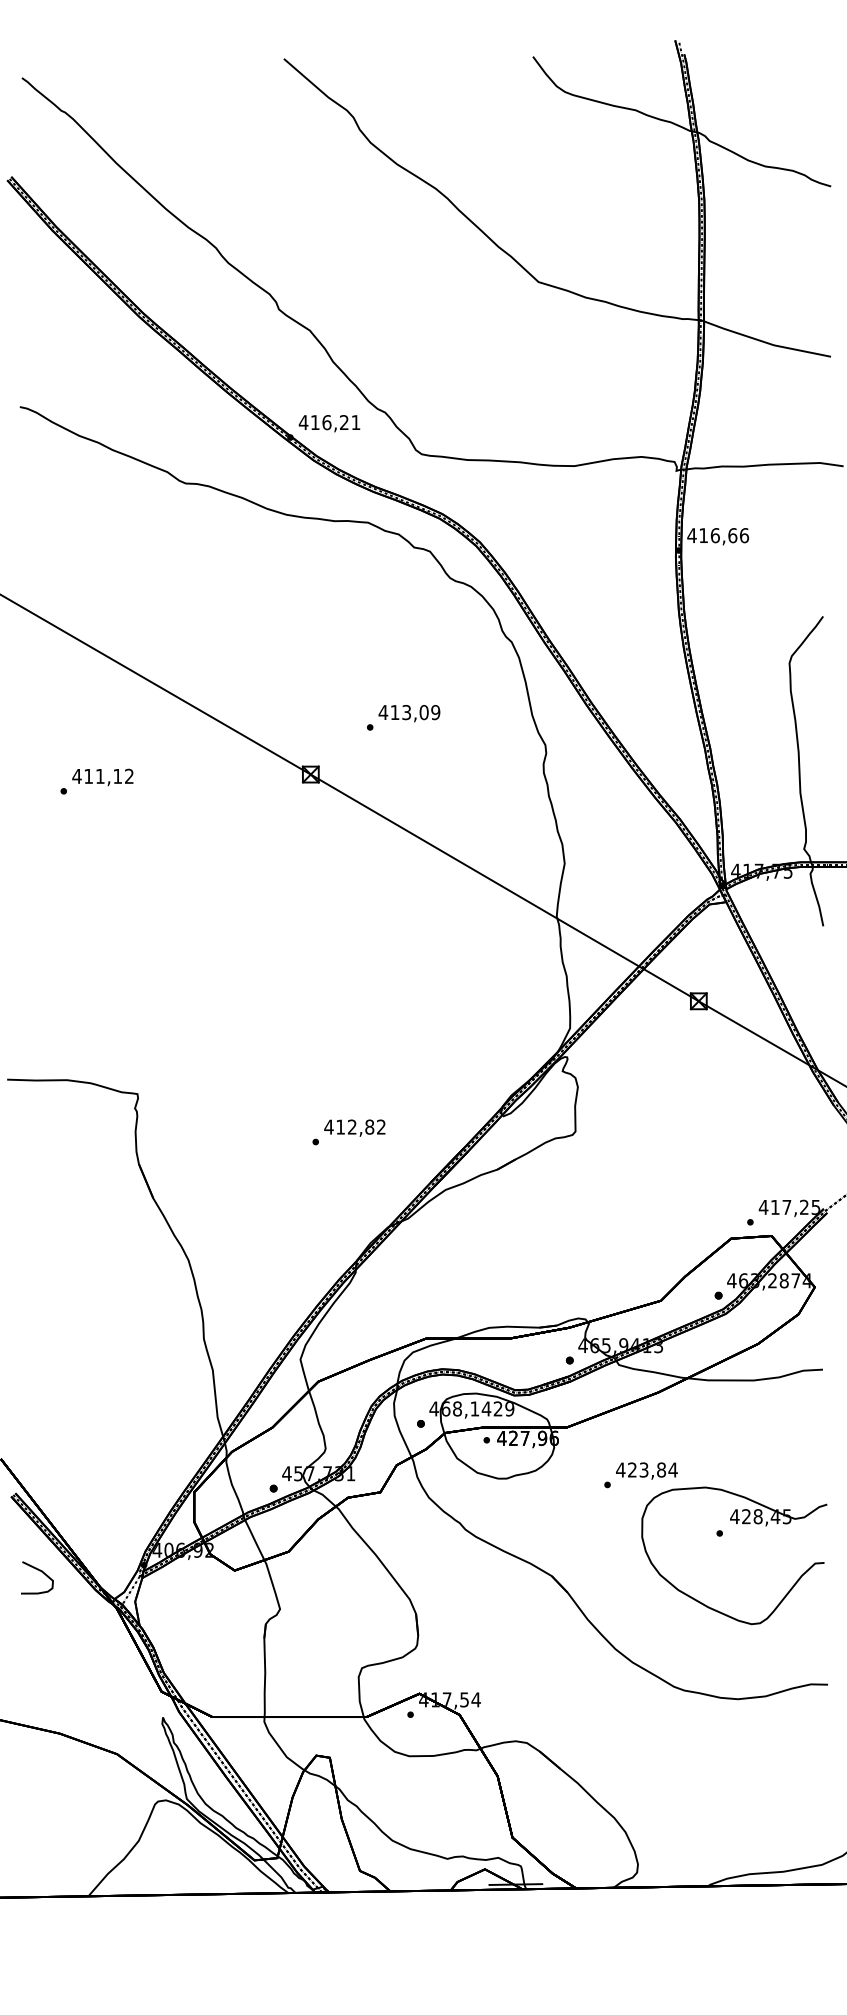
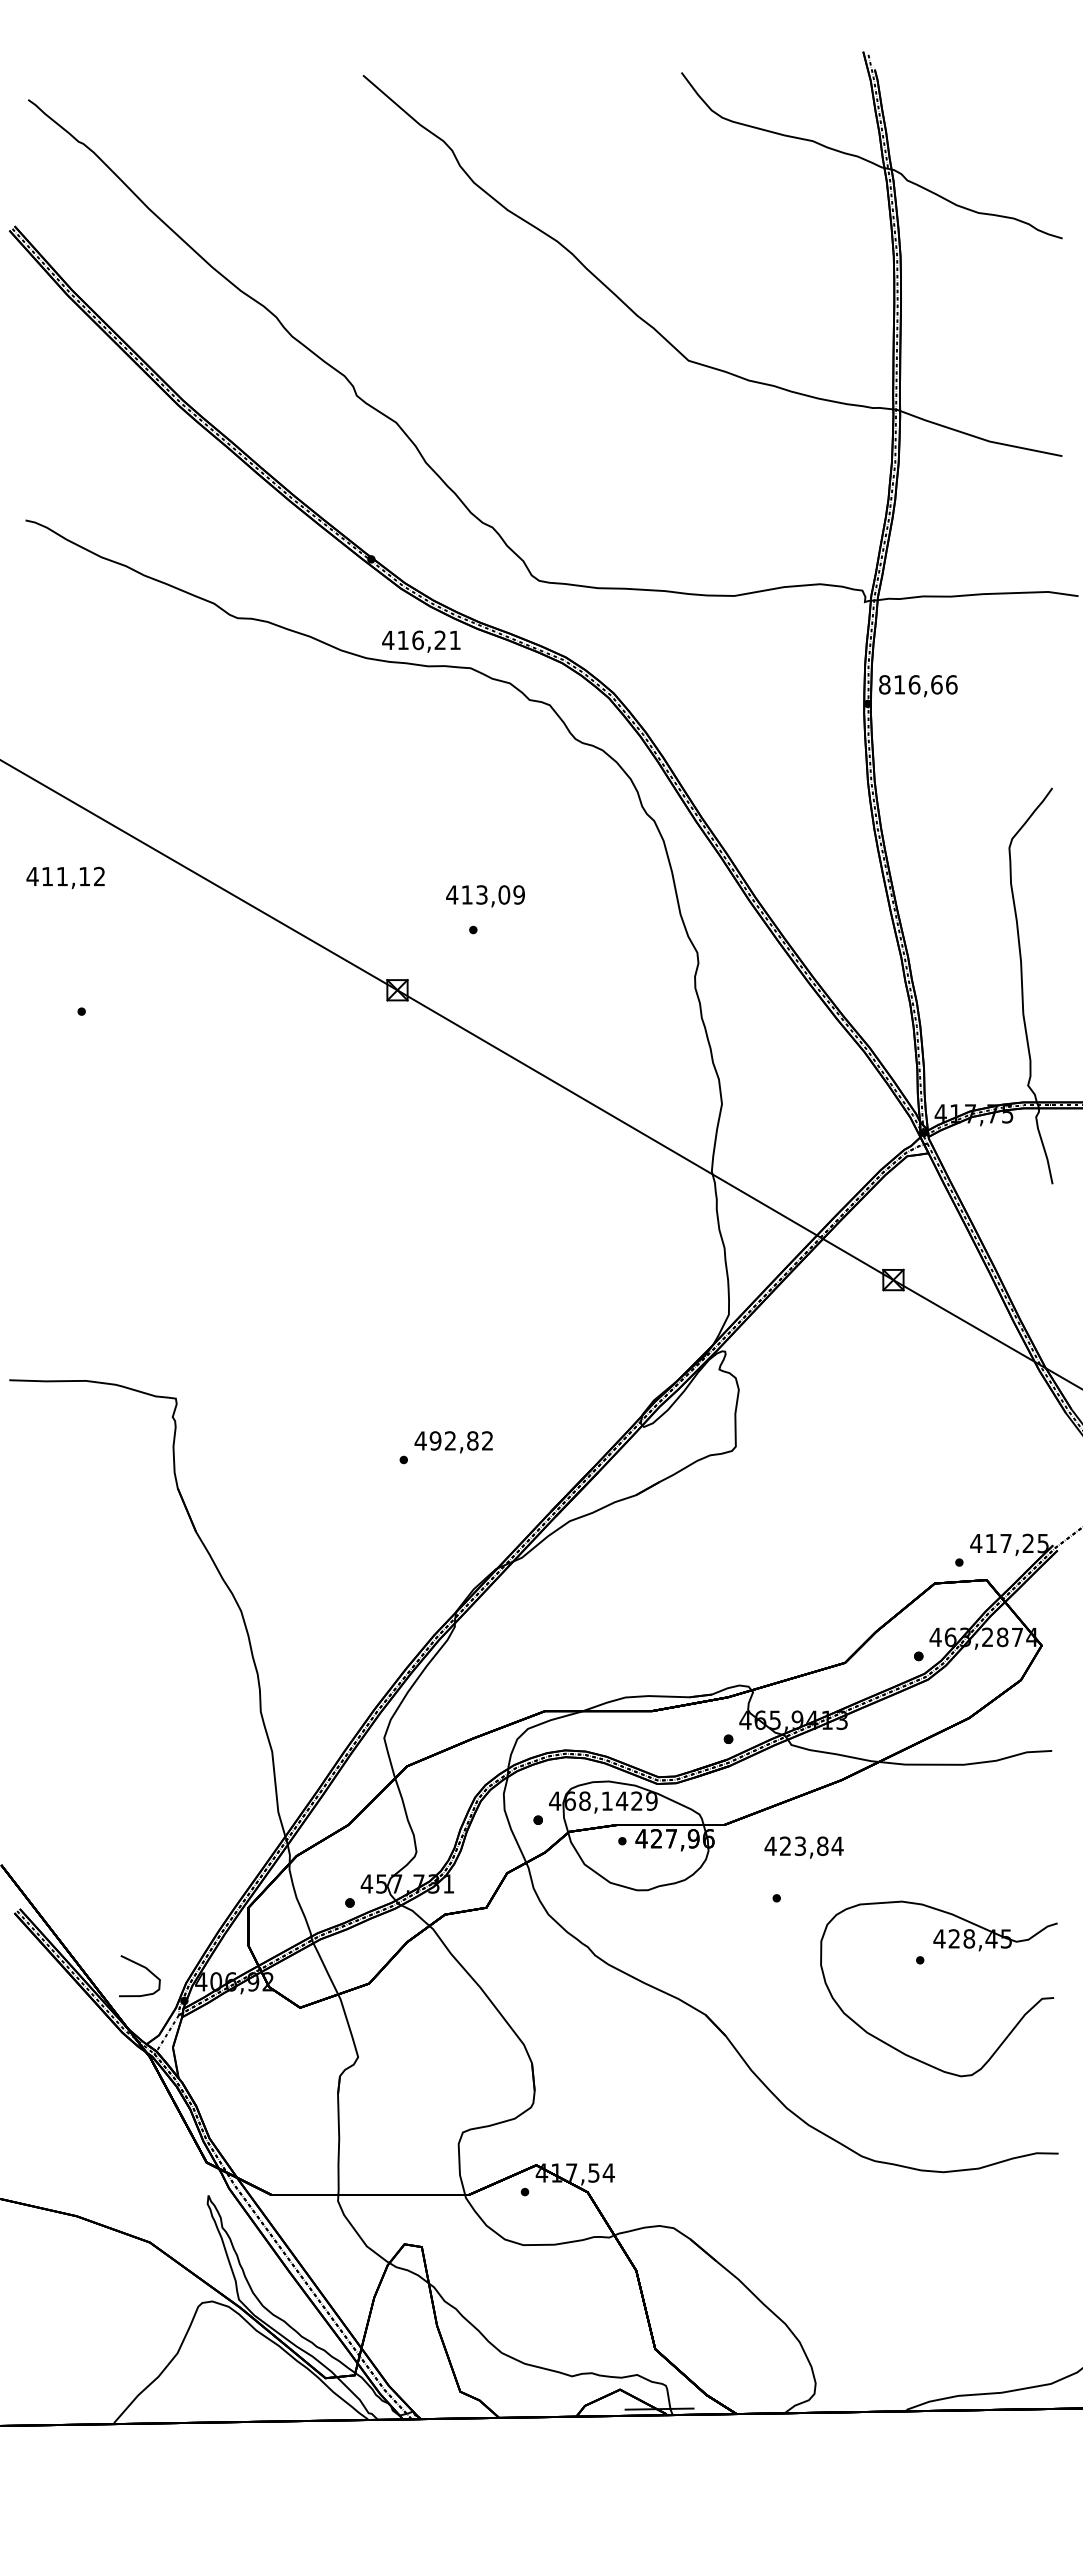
text: (329, 423) -> (421, 641), moved
text: (691, 535) -> (884, 684), 416,66 -> 816,66
text: (409, 713) -> (485, 896), moved
text: (102, 777) -> (65, 877), moved
text: (340, 1126) -> (435, 1440), 412,82 -> 492,82
text: (646, 1471) -> (803, 1847), moved
curve: (40, 1571) -> (144, 1968), moved

